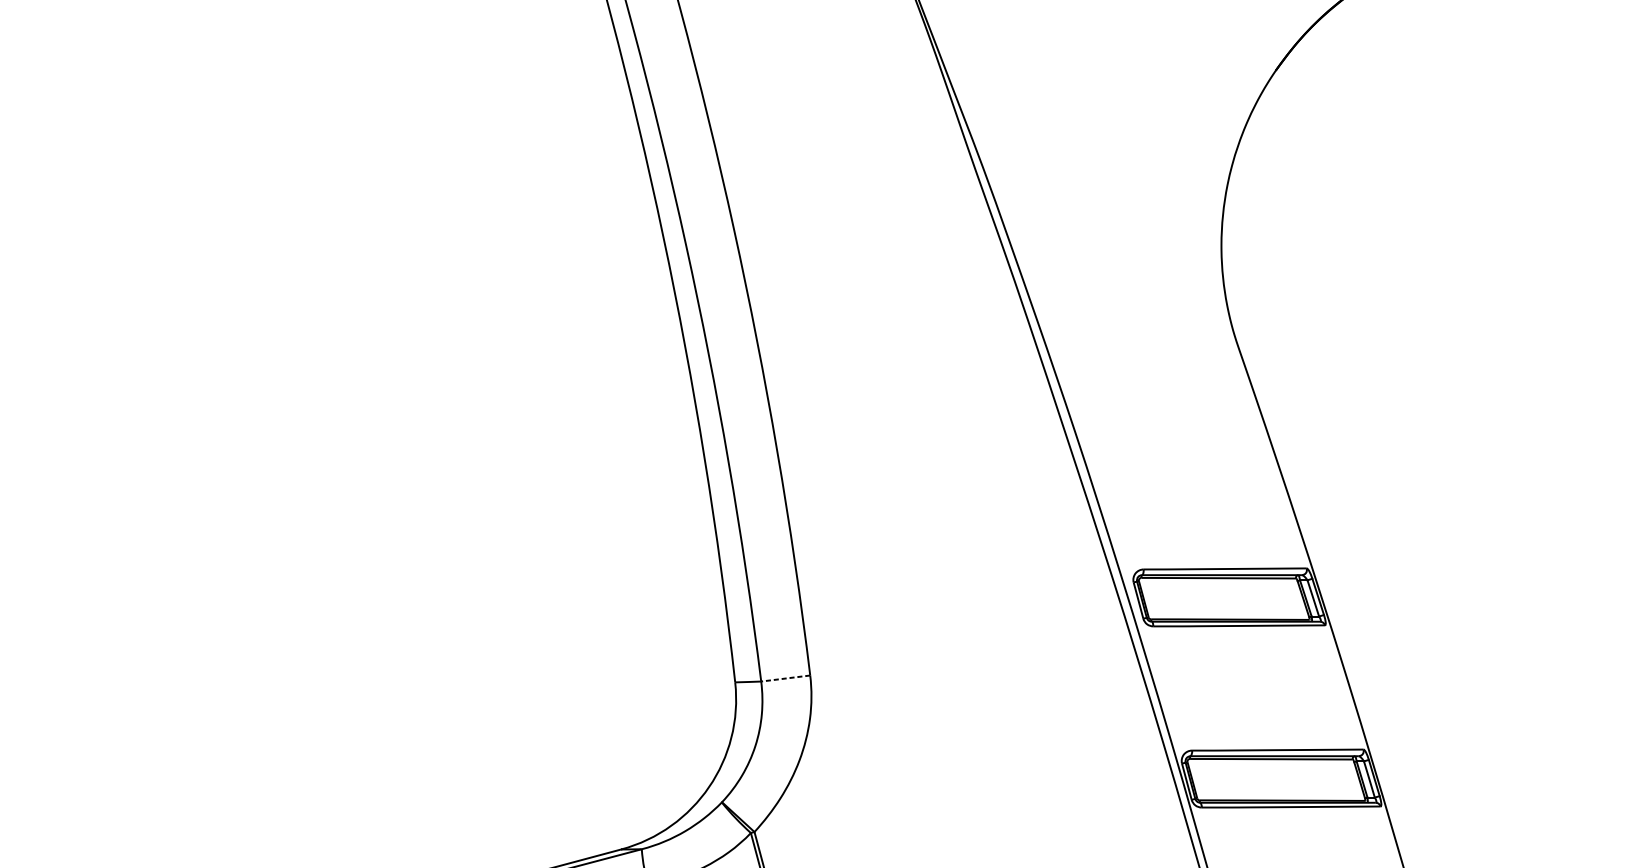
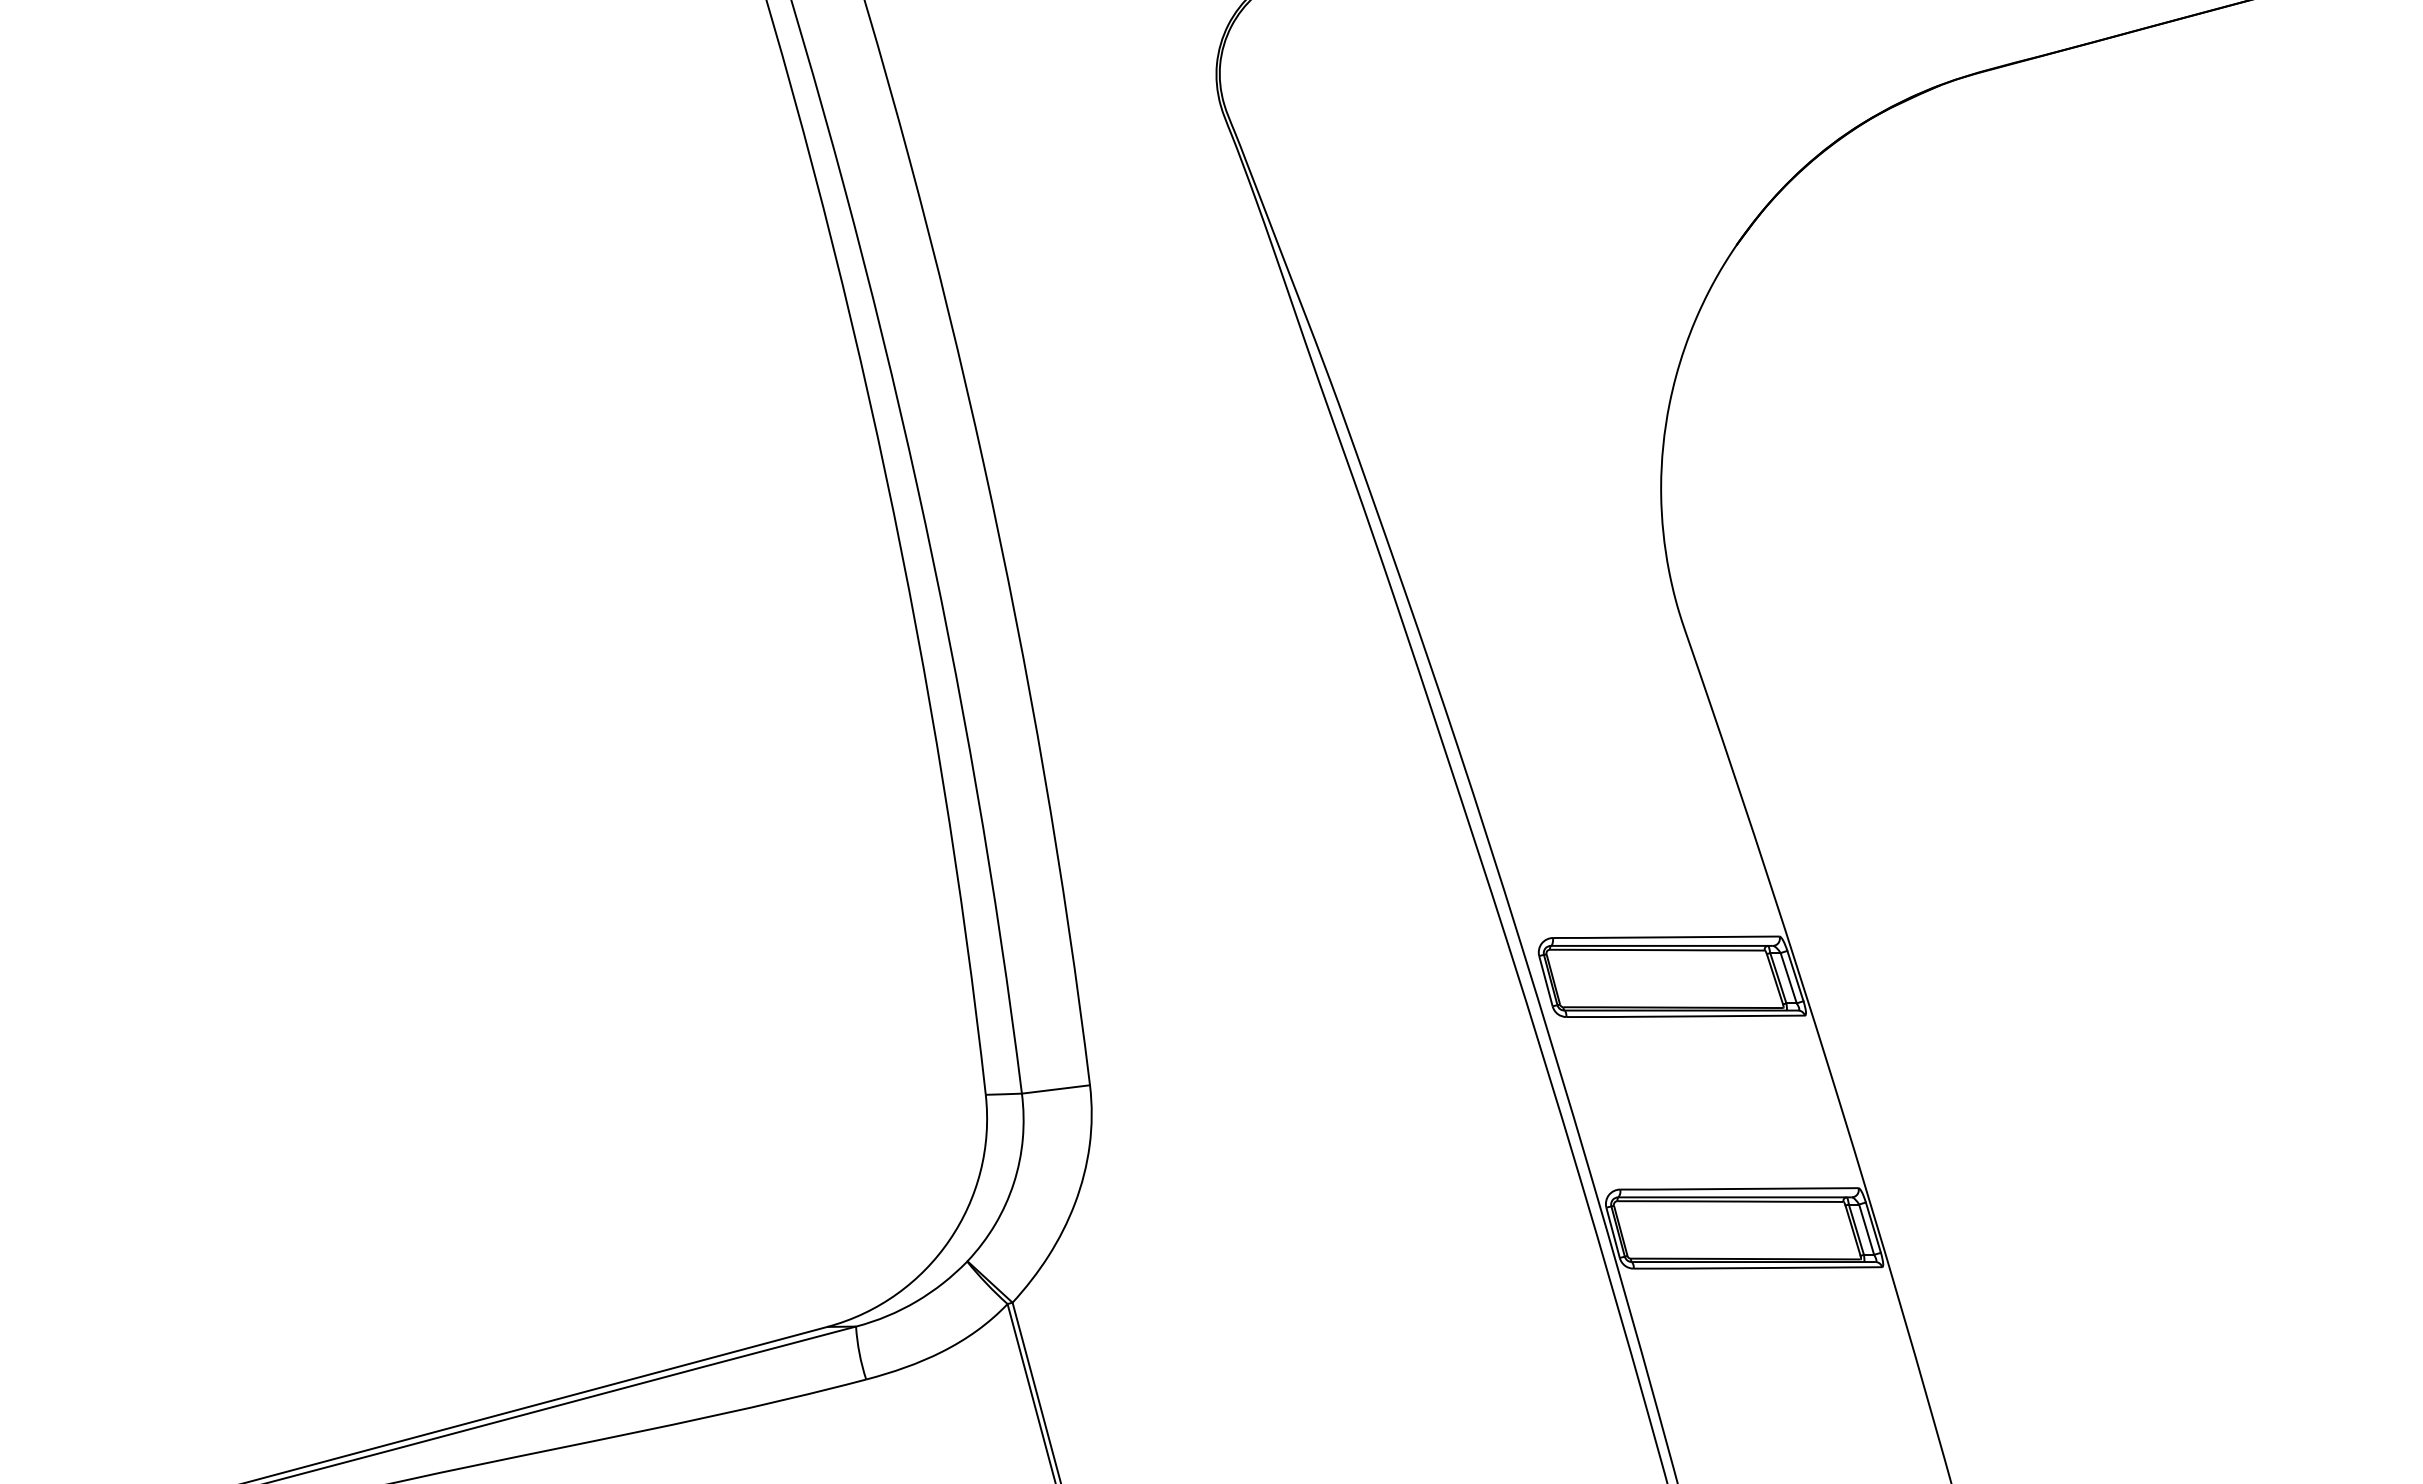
line: (785, 678) -> (1055, 1089), dashed -> solid

